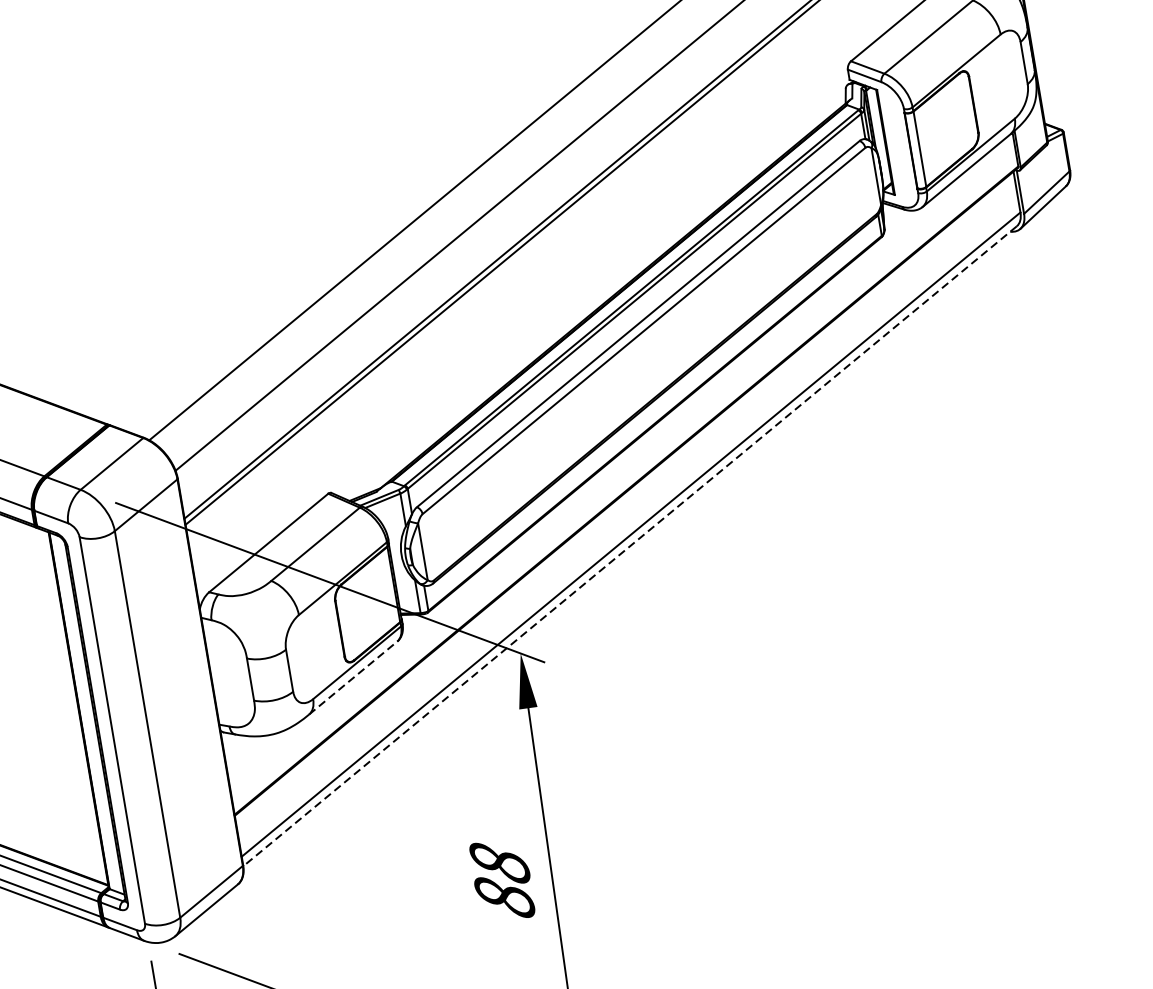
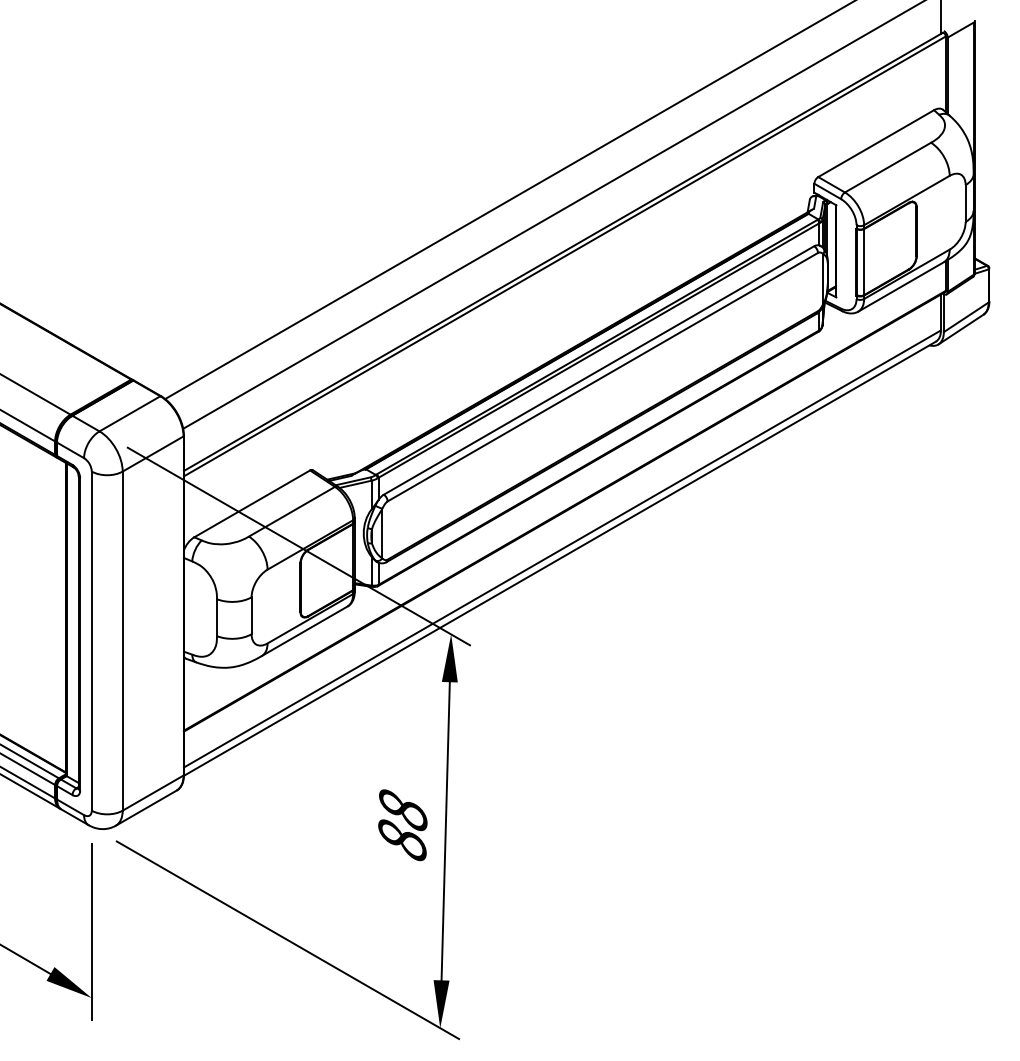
line: (629, 547) -> (559, 559), dashed -> solid
line: (353, 677) -> (305, 630), dashed -> solid

